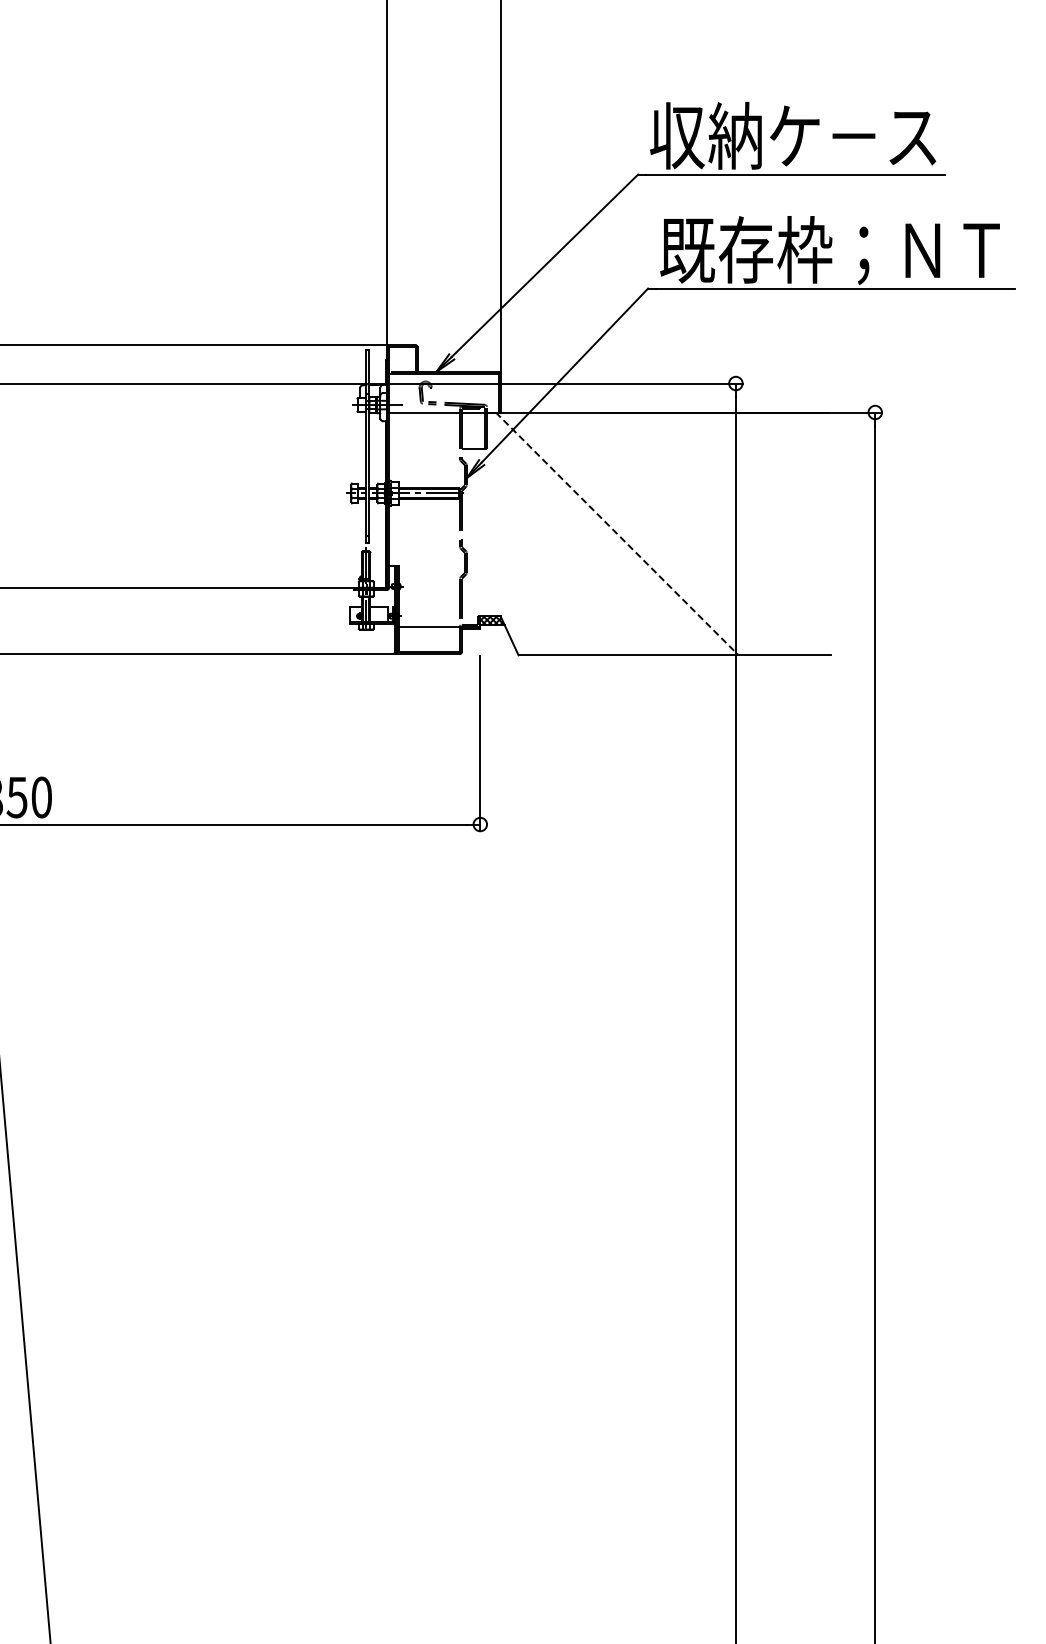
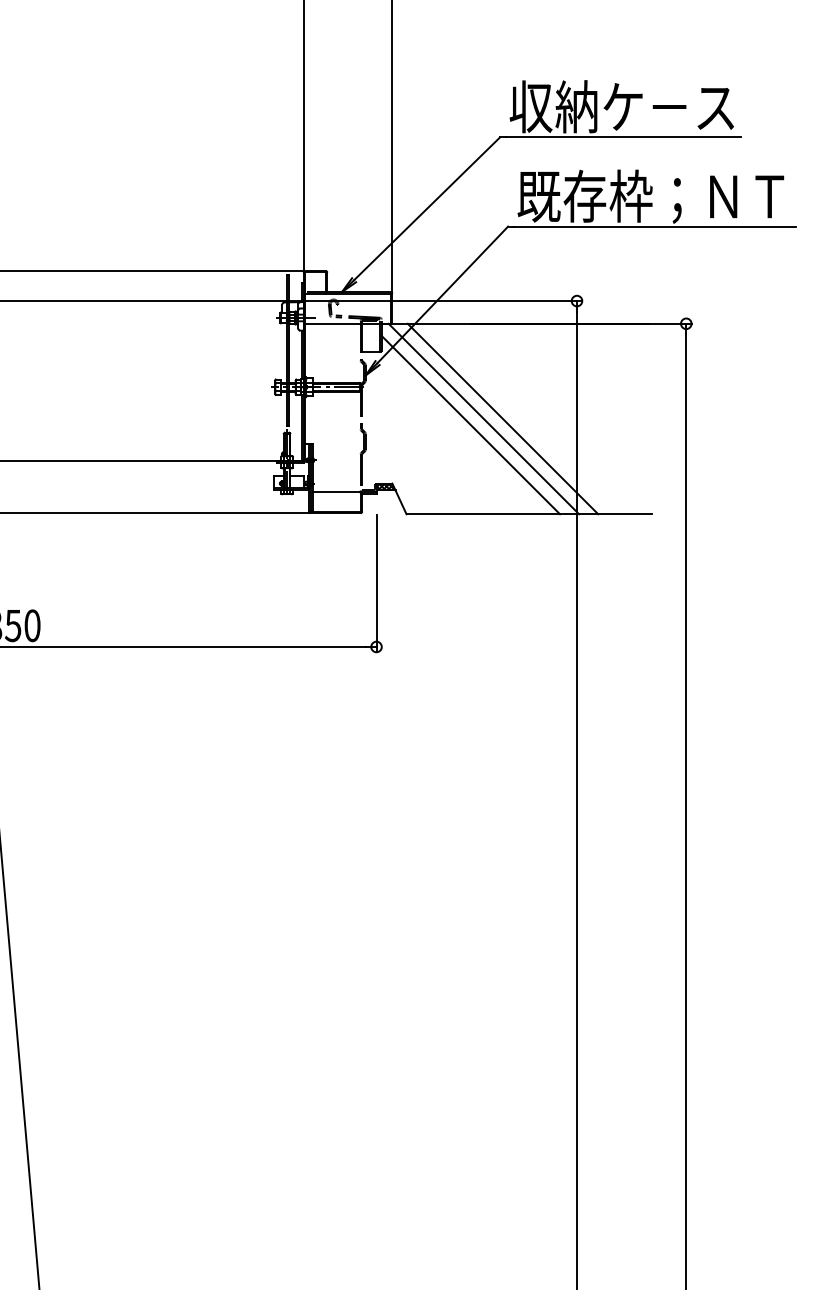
line: (617, 533) -> (484, 418), dashed -> solid
line: (641, 533) -> (502, 418), added
line: (600, 541) -> (470, 424), added

